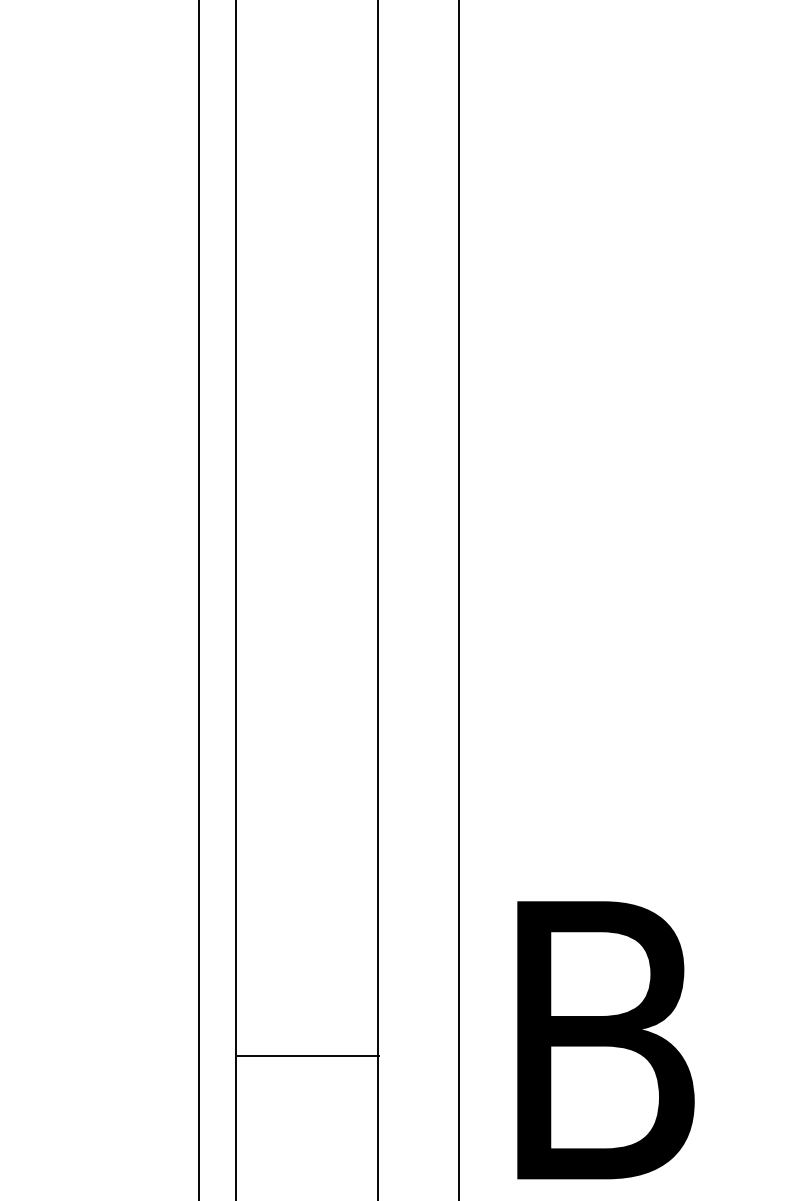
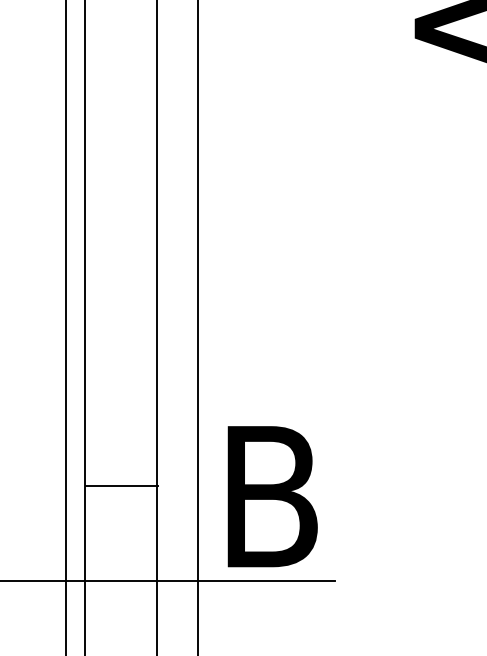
line: (307, 1055) -> (121, 485), moved

